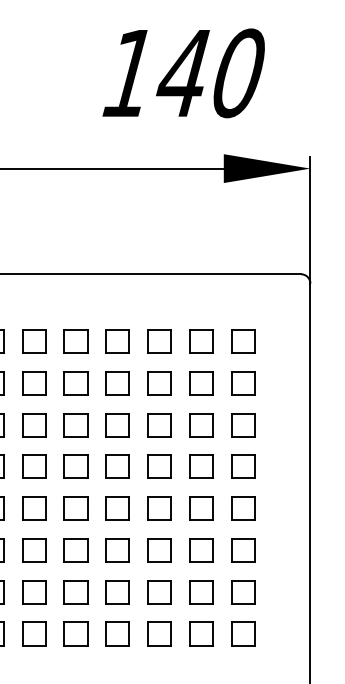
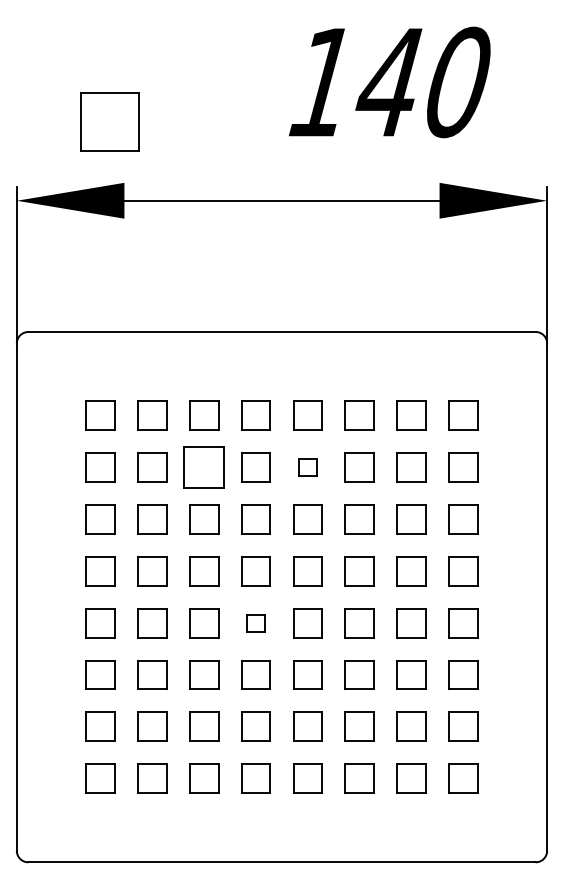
part: (34, 383) -> (204, 467), size x1.4
part: (117, 383) -> (307, 467), size x0.6
part: (75, 508) -> (255, 623), size x0.6

